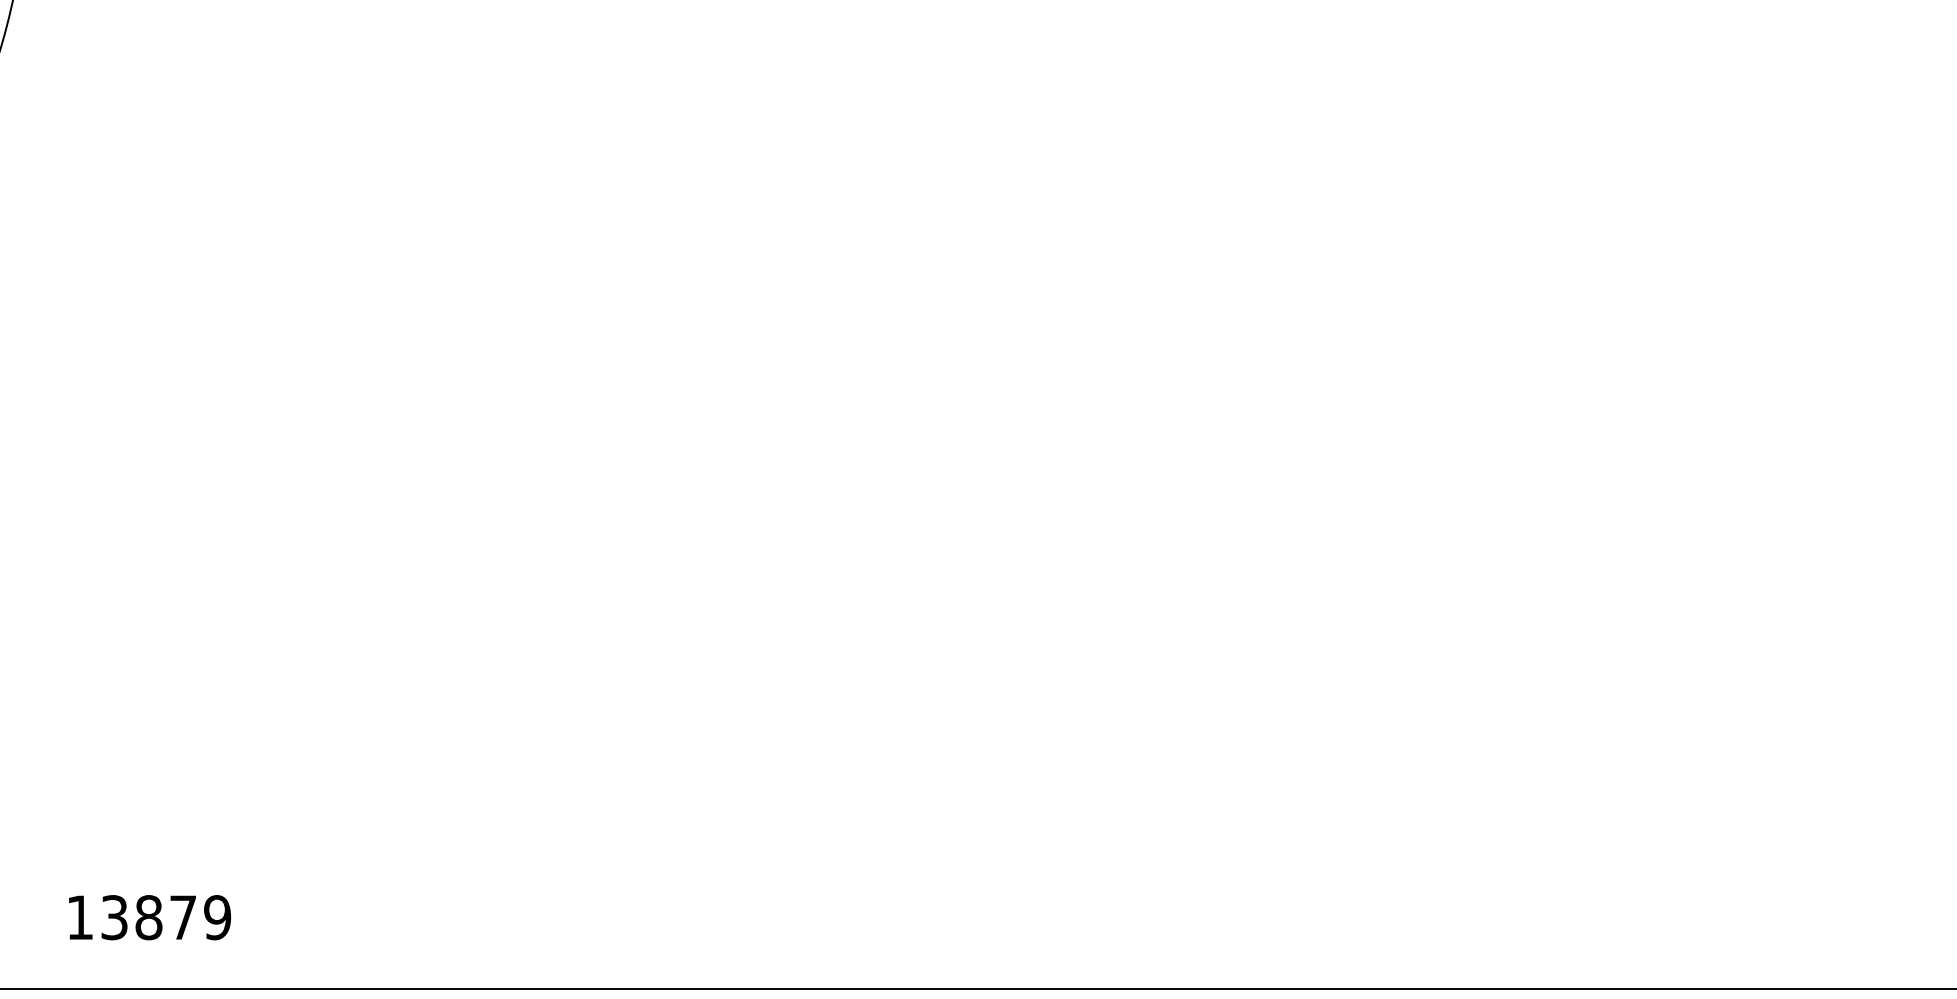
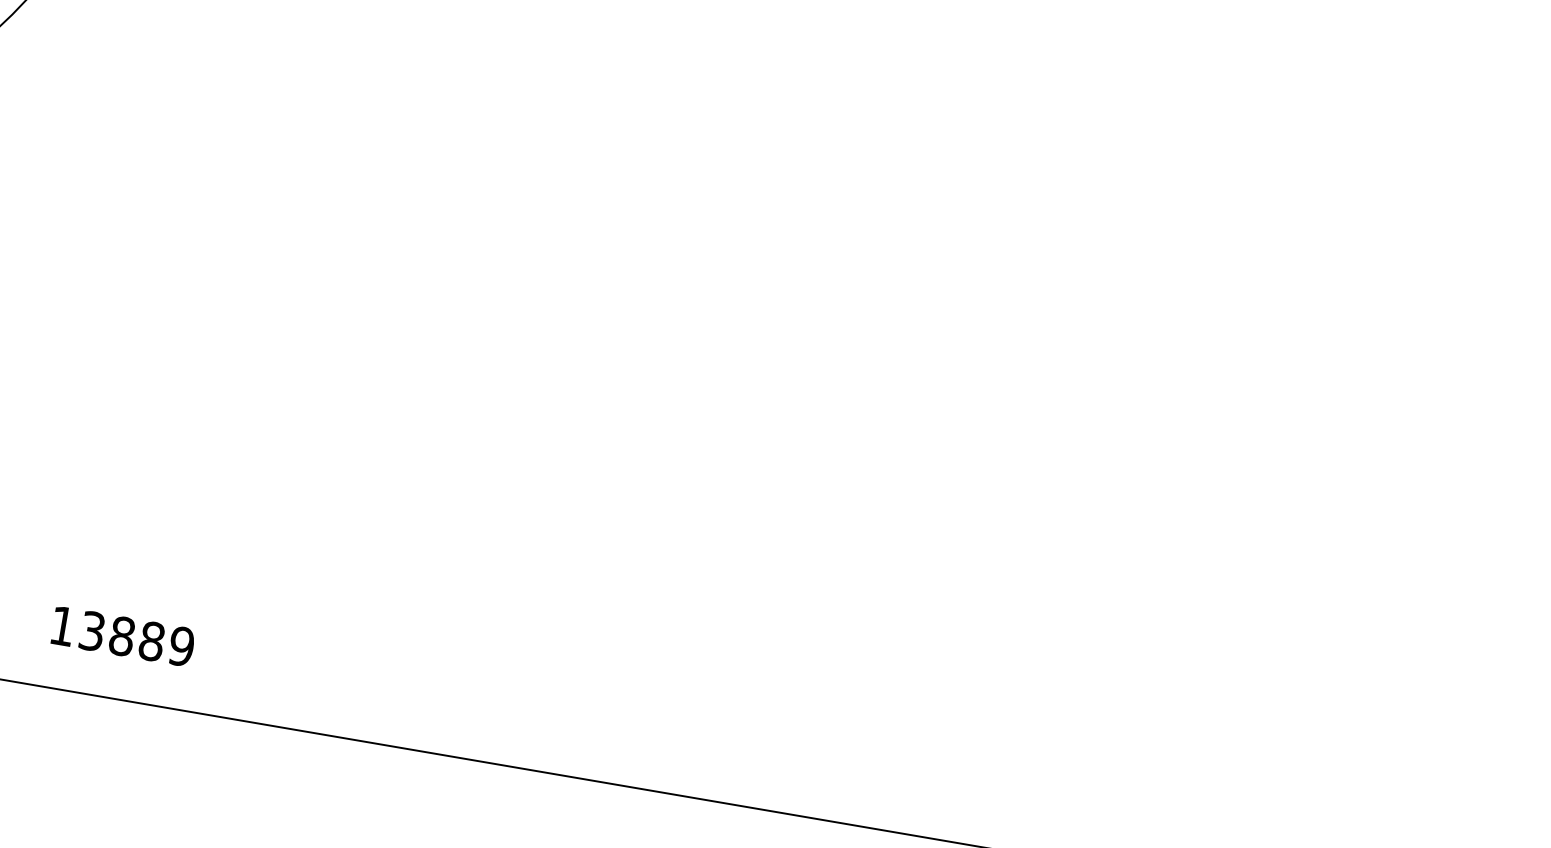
text: (183, 917) -> (152, 641), 13879 -> 13889

